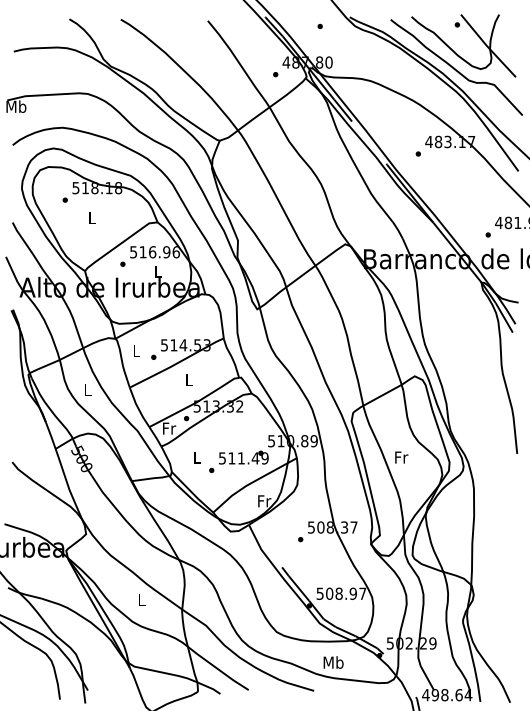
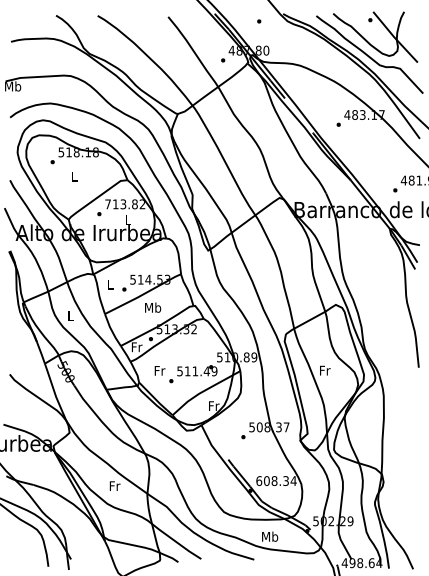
text: (155, 252) -> (125, 204), 516.96 -> 713.82
text: (189, 379) -> (153, 307), L -> Mb
text: (197, 457) -> (159, 370), L -> Fr
text: (341, 593) -> (276, 480), 508.97 -> 608.34
text: (141, 599) -> (114, 485), L -> Fr

